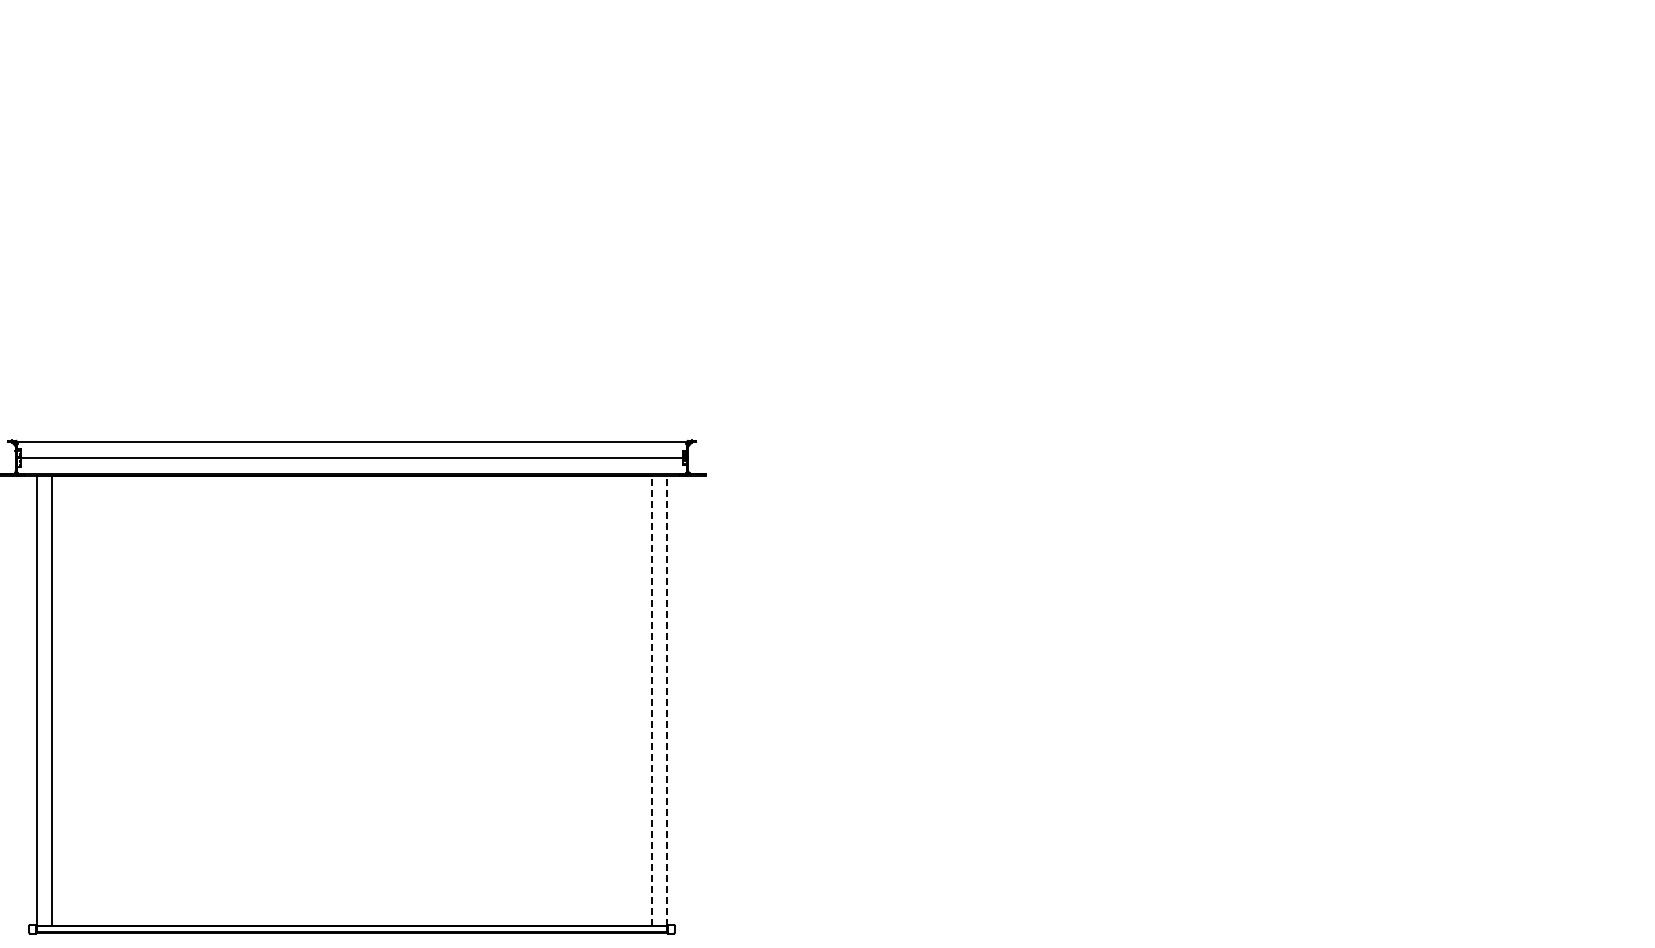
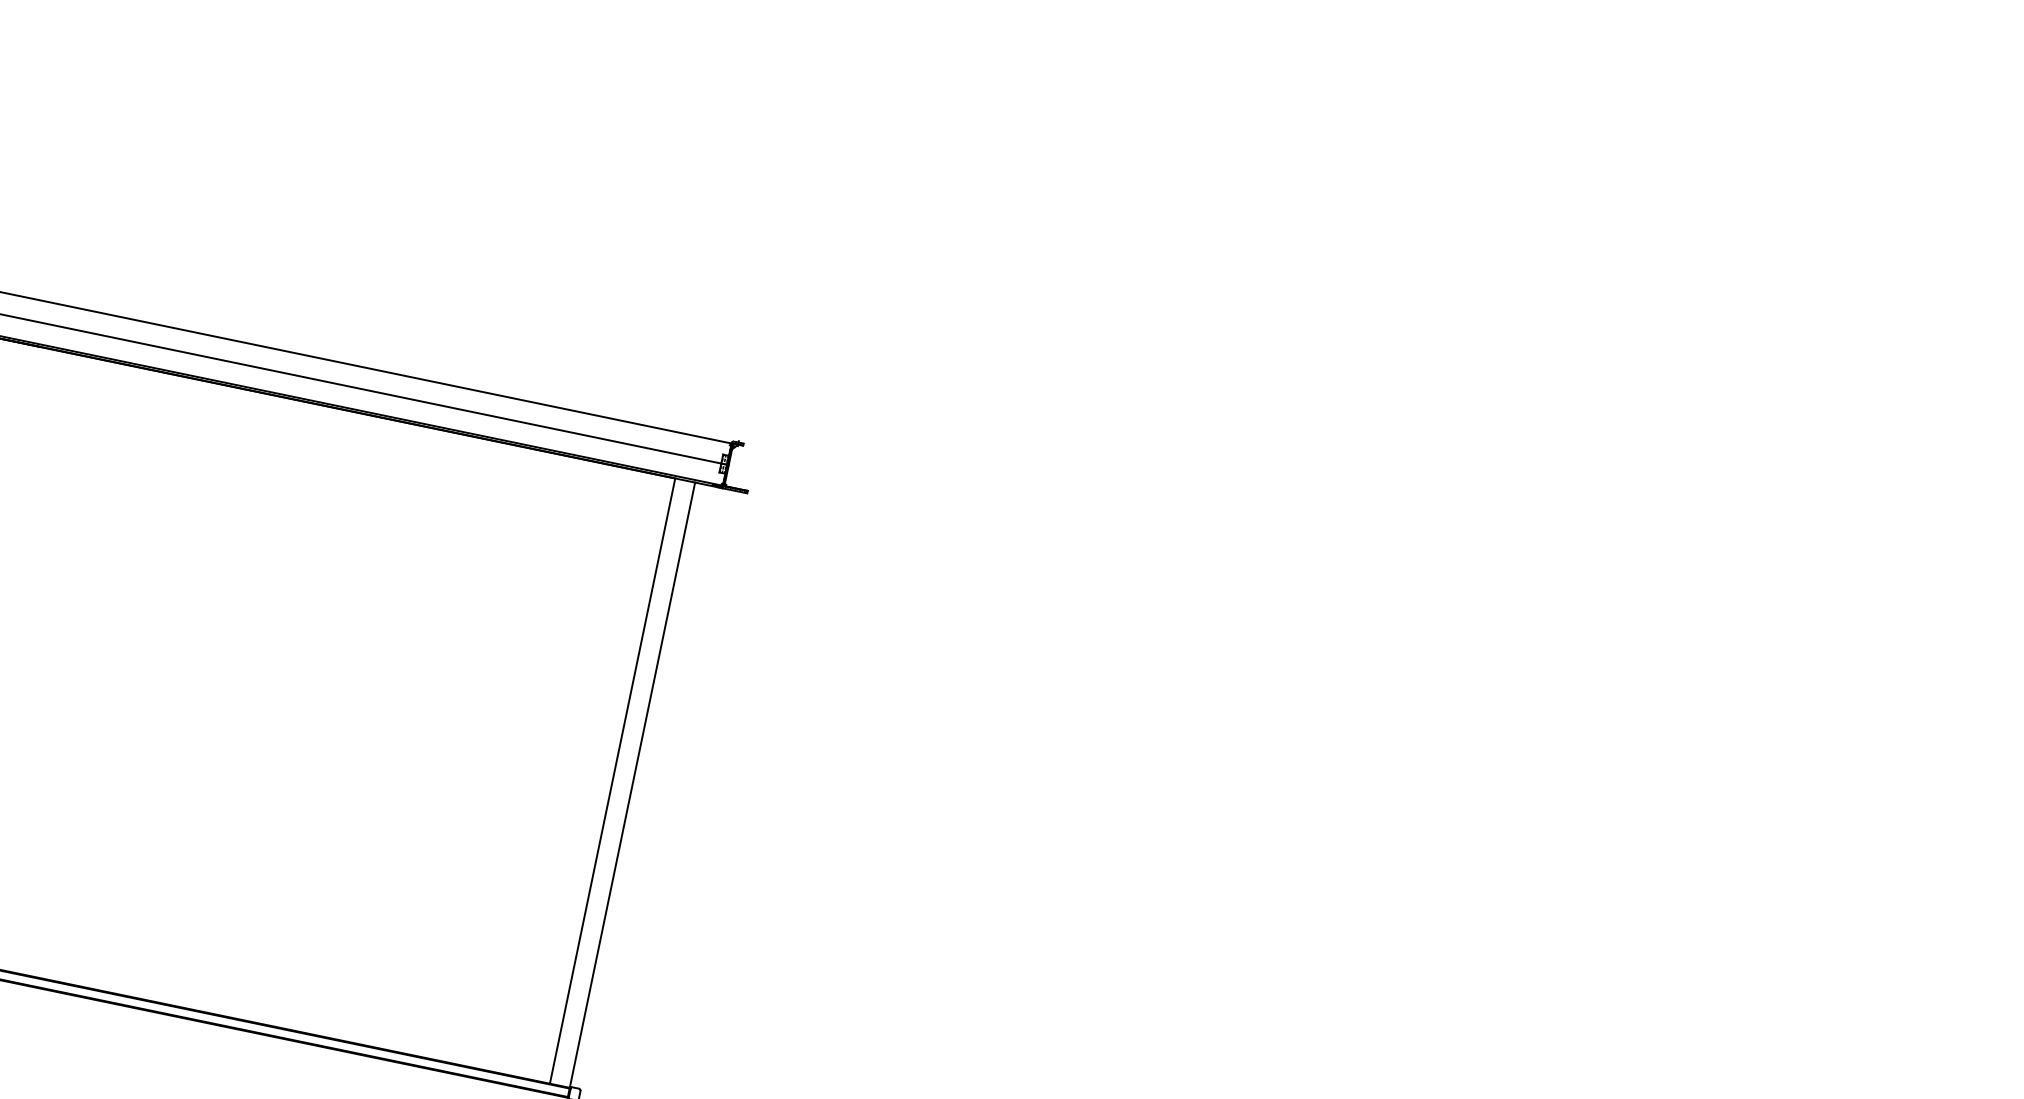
line: (652, 700) -> (612, 781), dashed -> solid
line: (667, 700) -> (633, 785), dashed -> solid

